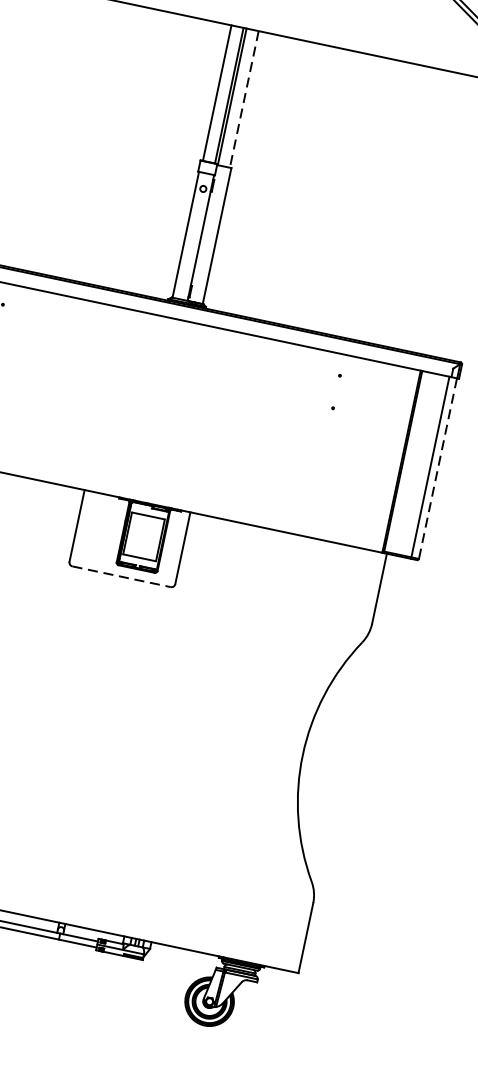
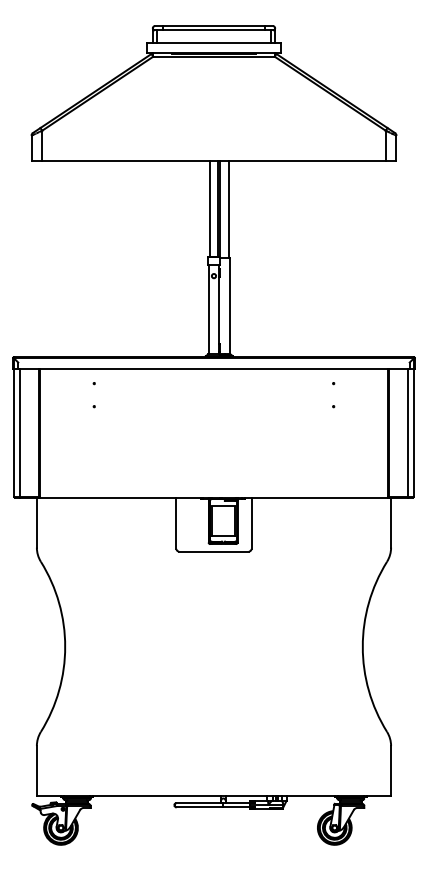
line: (244, 99) -> (229, 209), dashed -> solid
line: (437, 469) -> (413, 433), dashed -> solid
line: (120, 576) -> (213, 551), dashed -> solid

